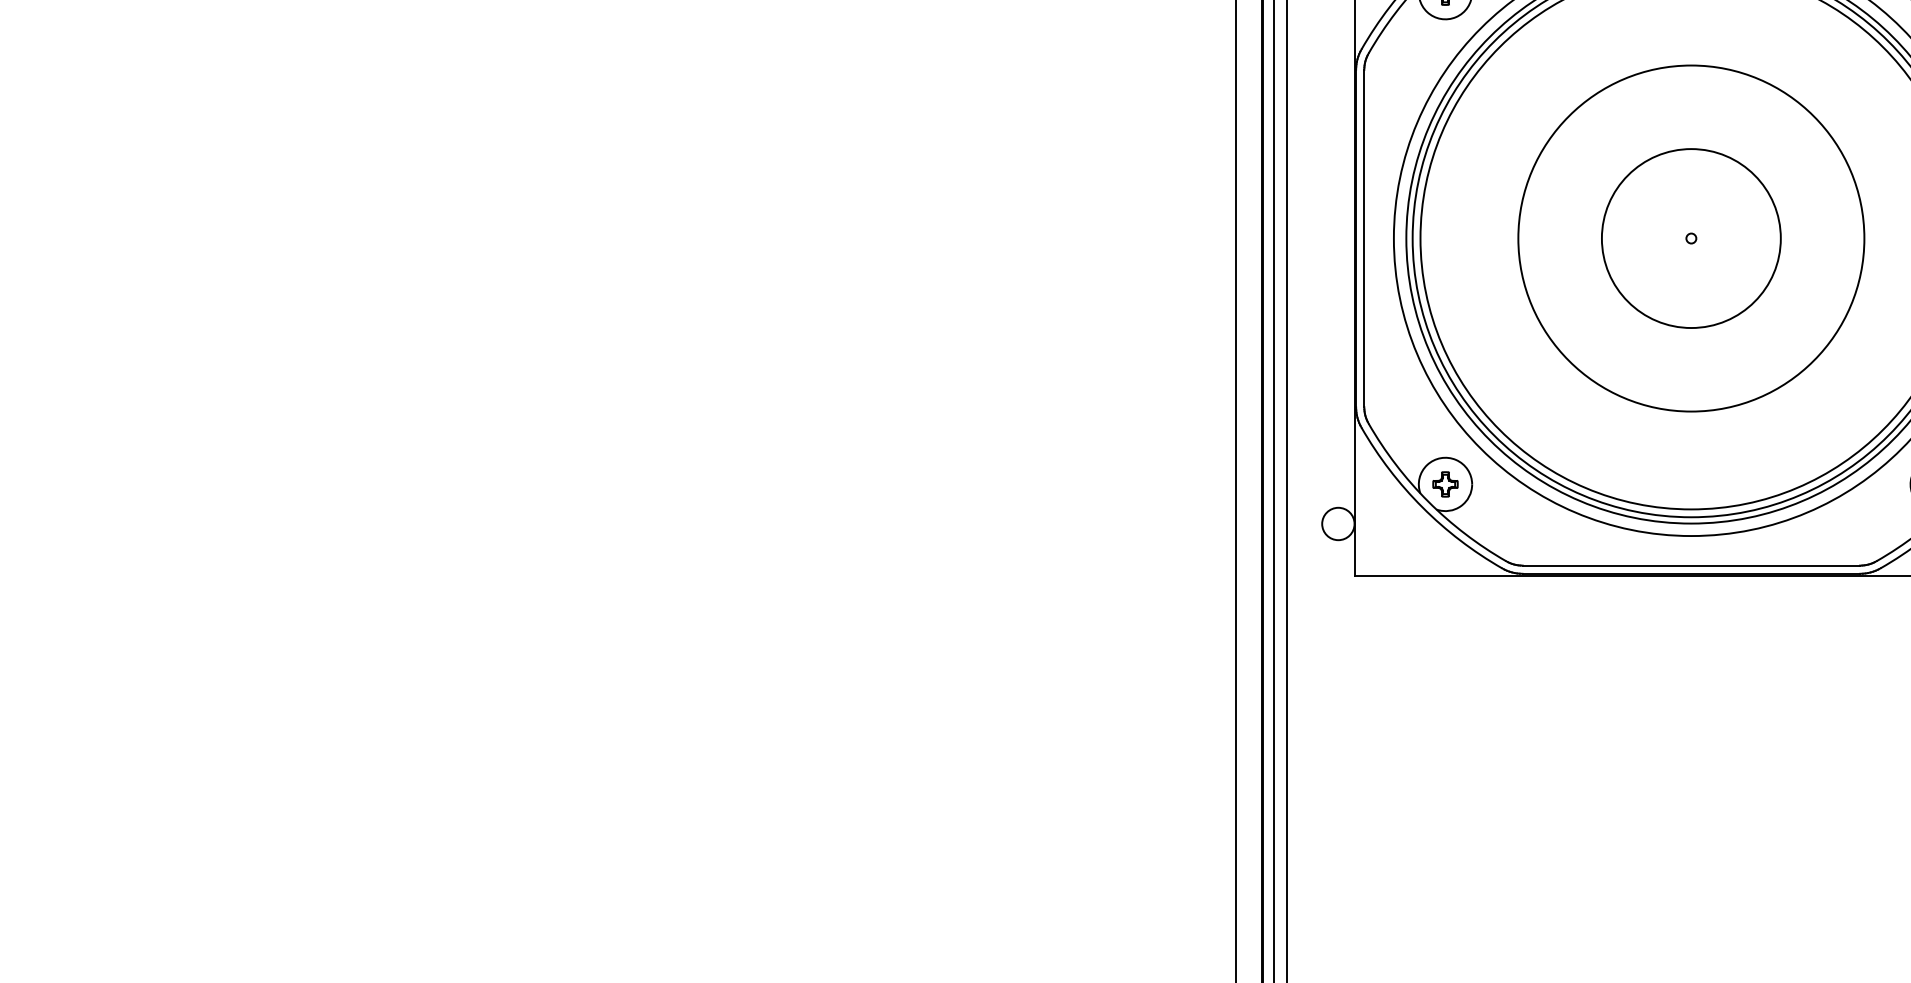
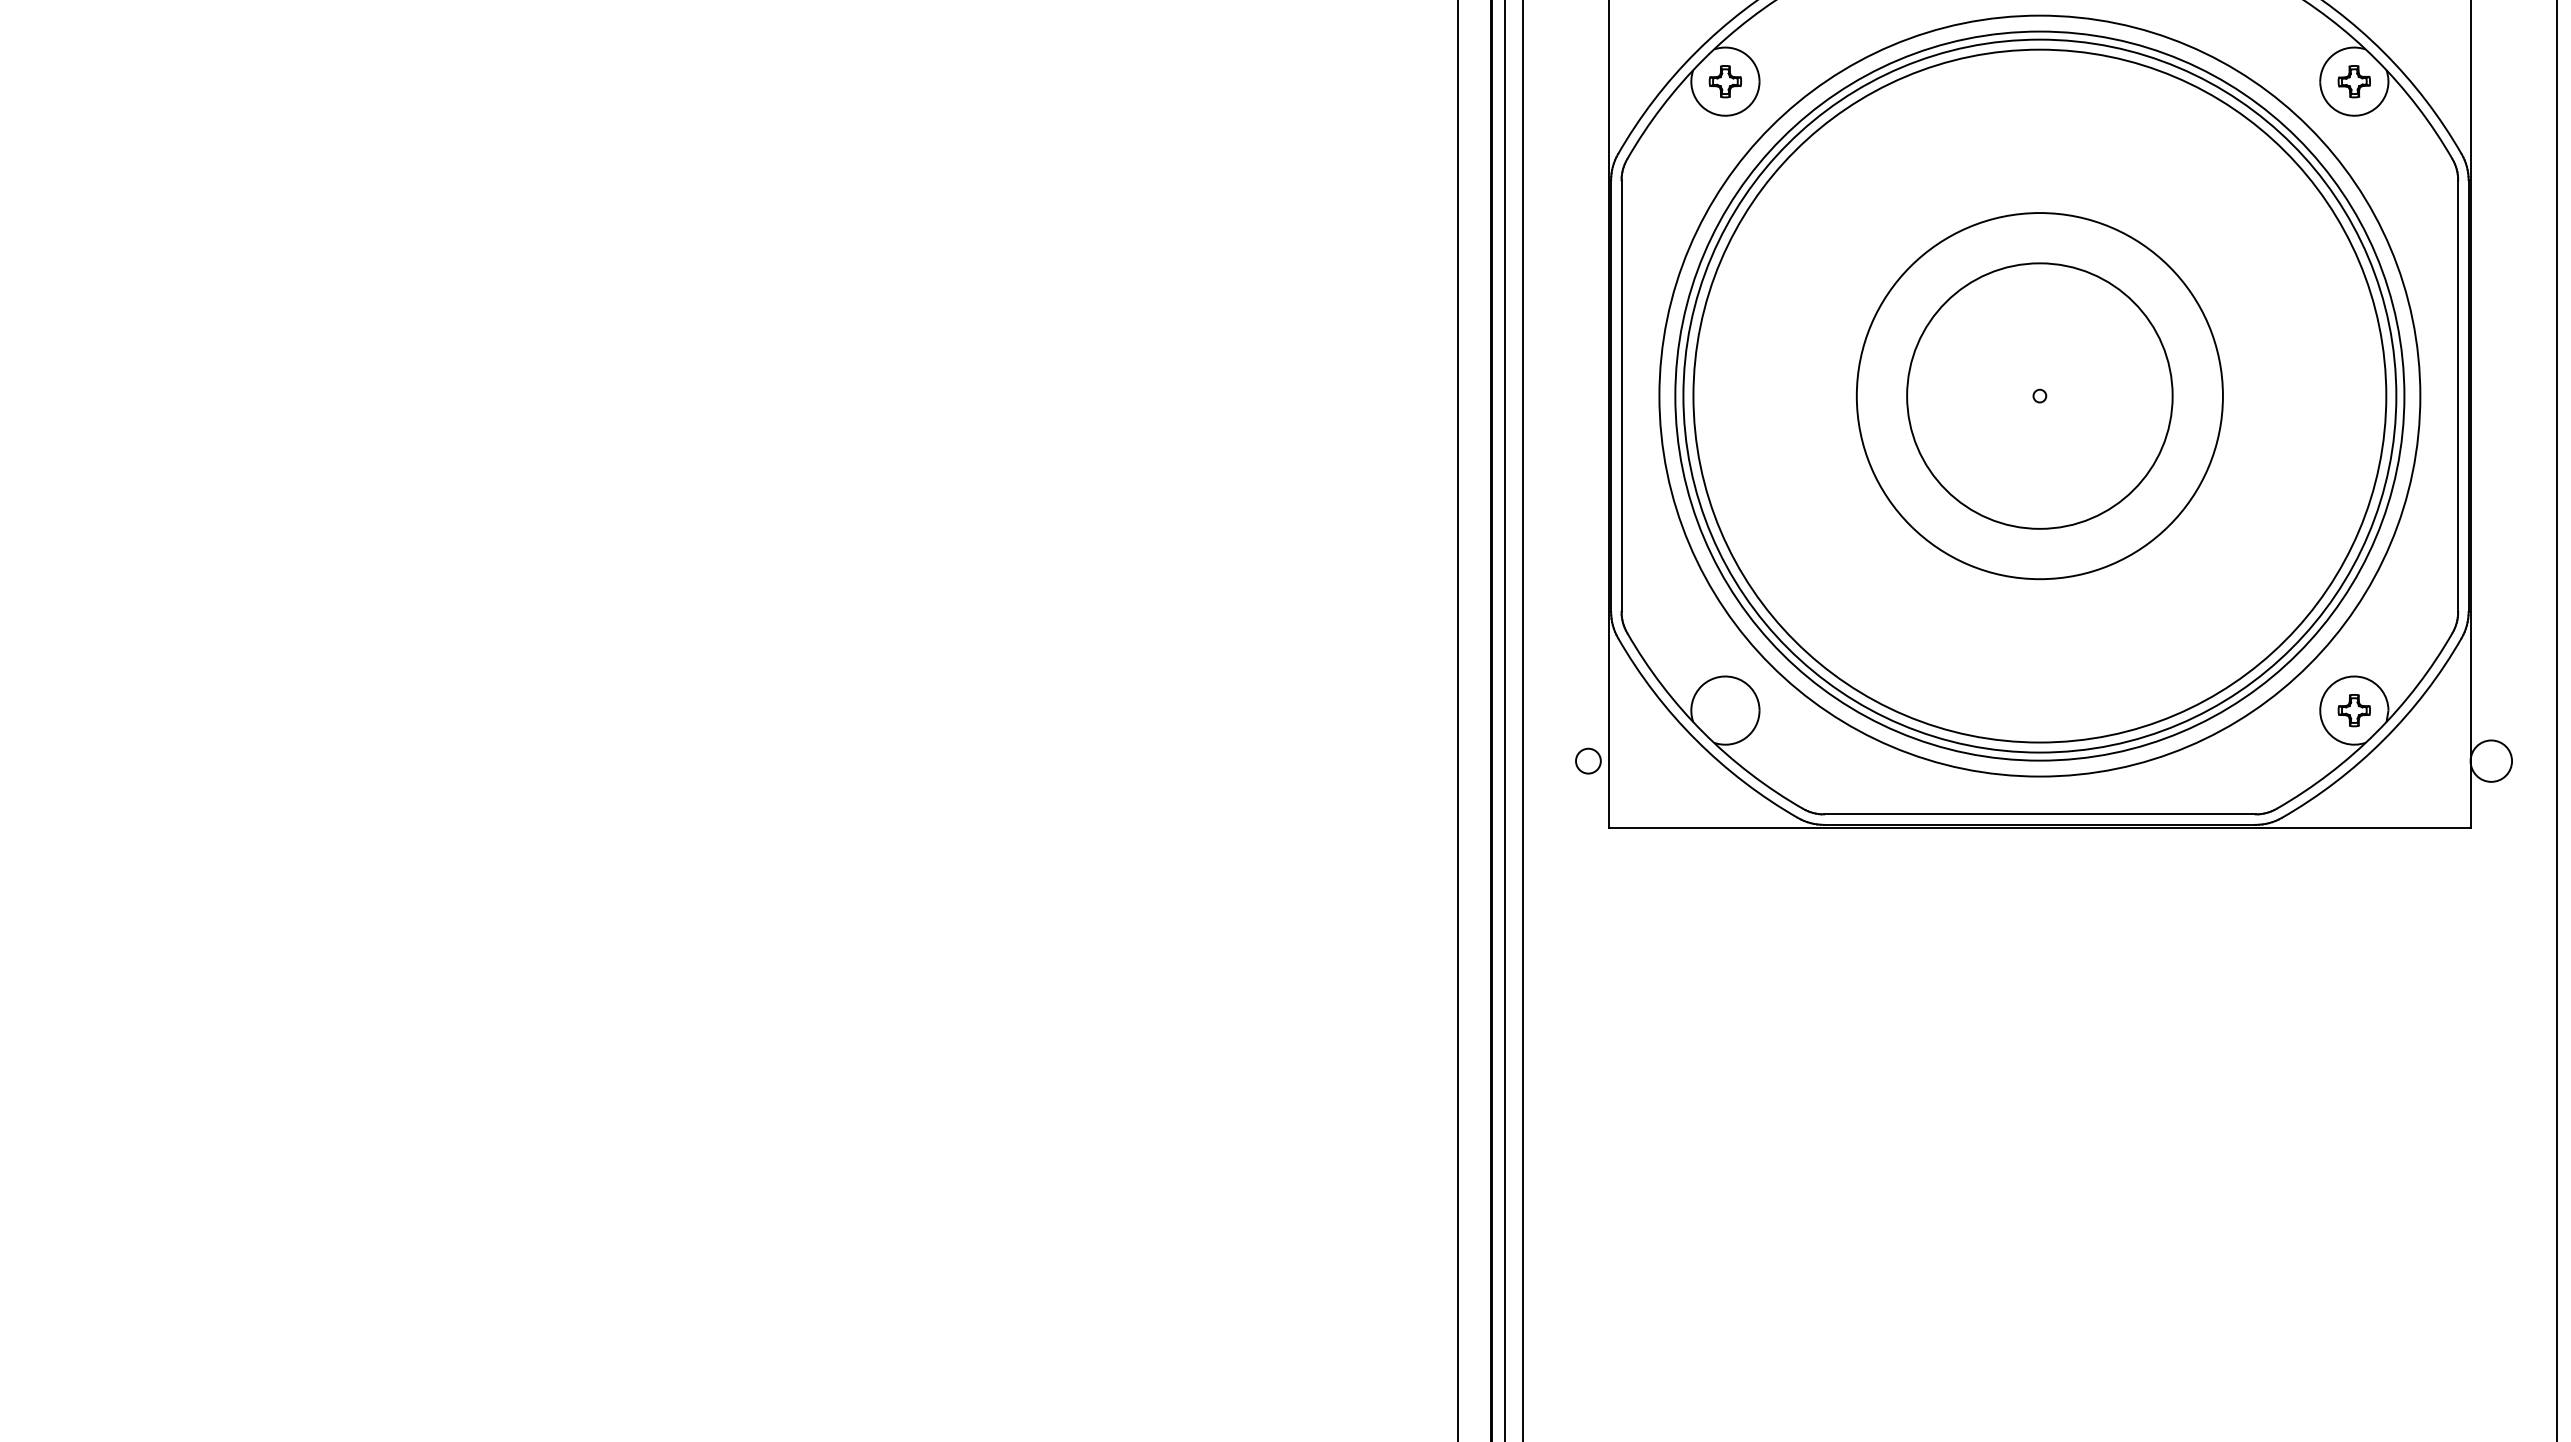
circle: (1691, 238) -> (2039, 395), size x0.6
circle: (1691, 238) -> (2039, 395), size x1.6
part: (1444, 484) -> (1724, 710), removed
circle: (1338, 523) -> (1588, 760), size x0.6

